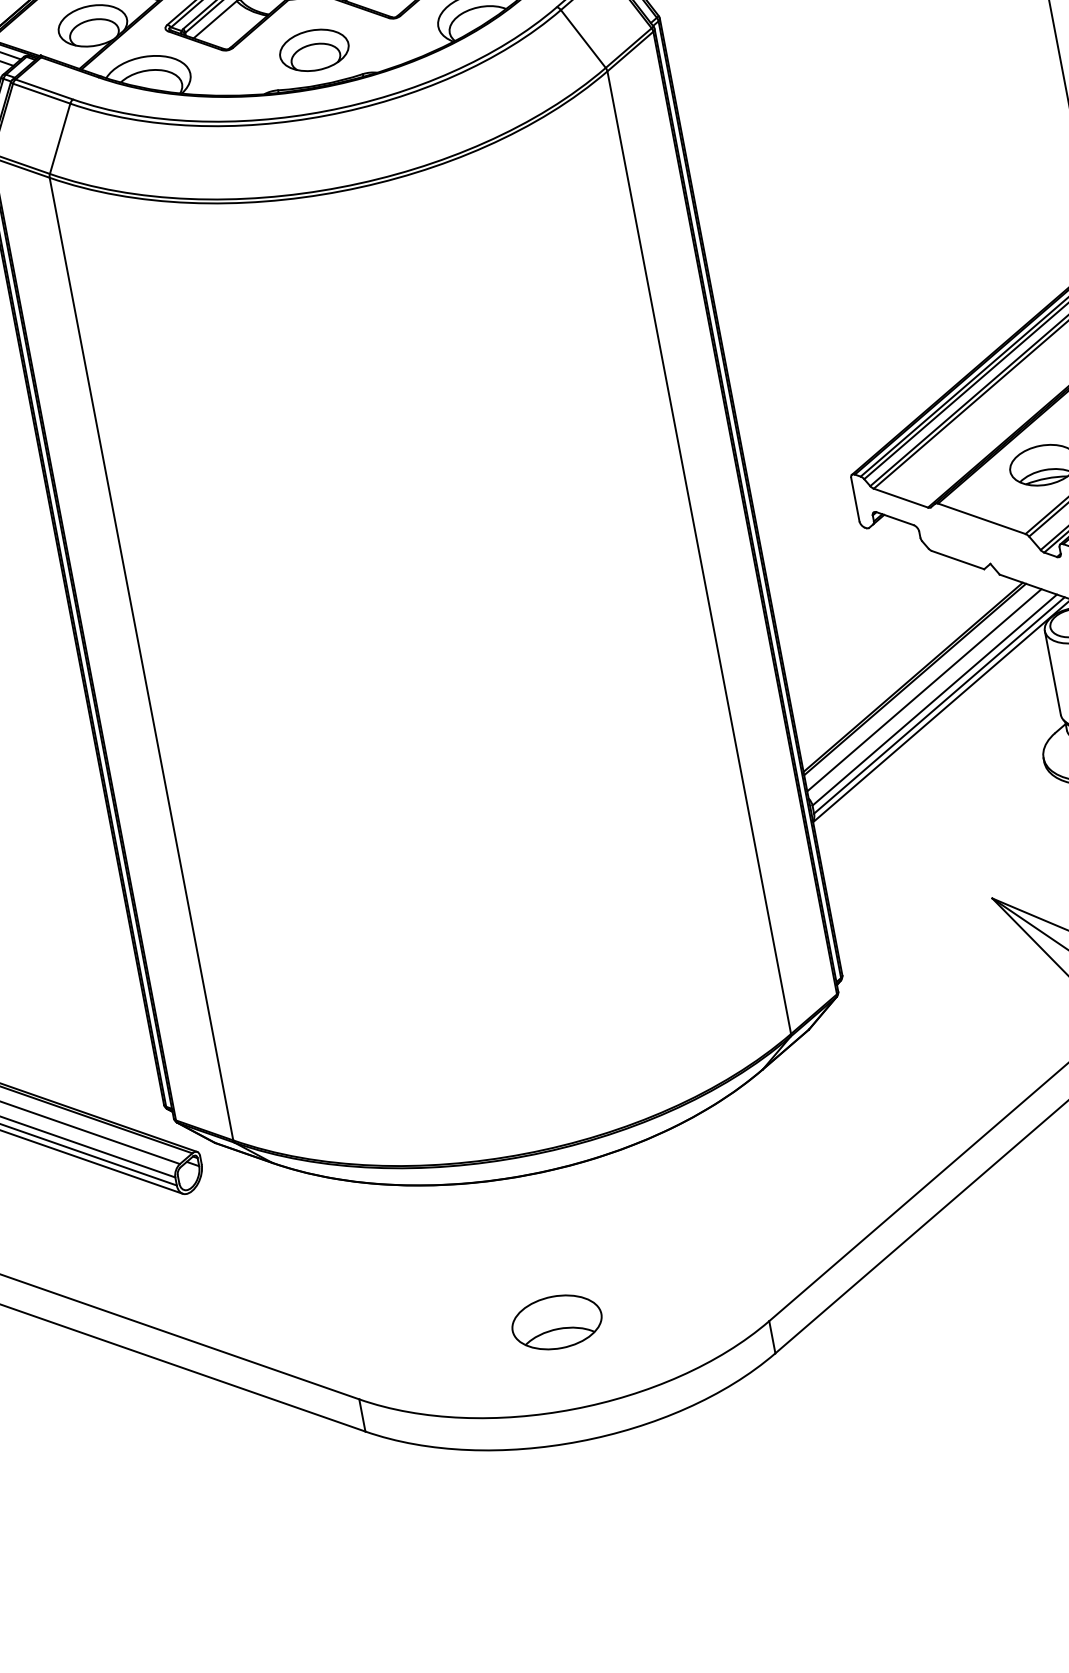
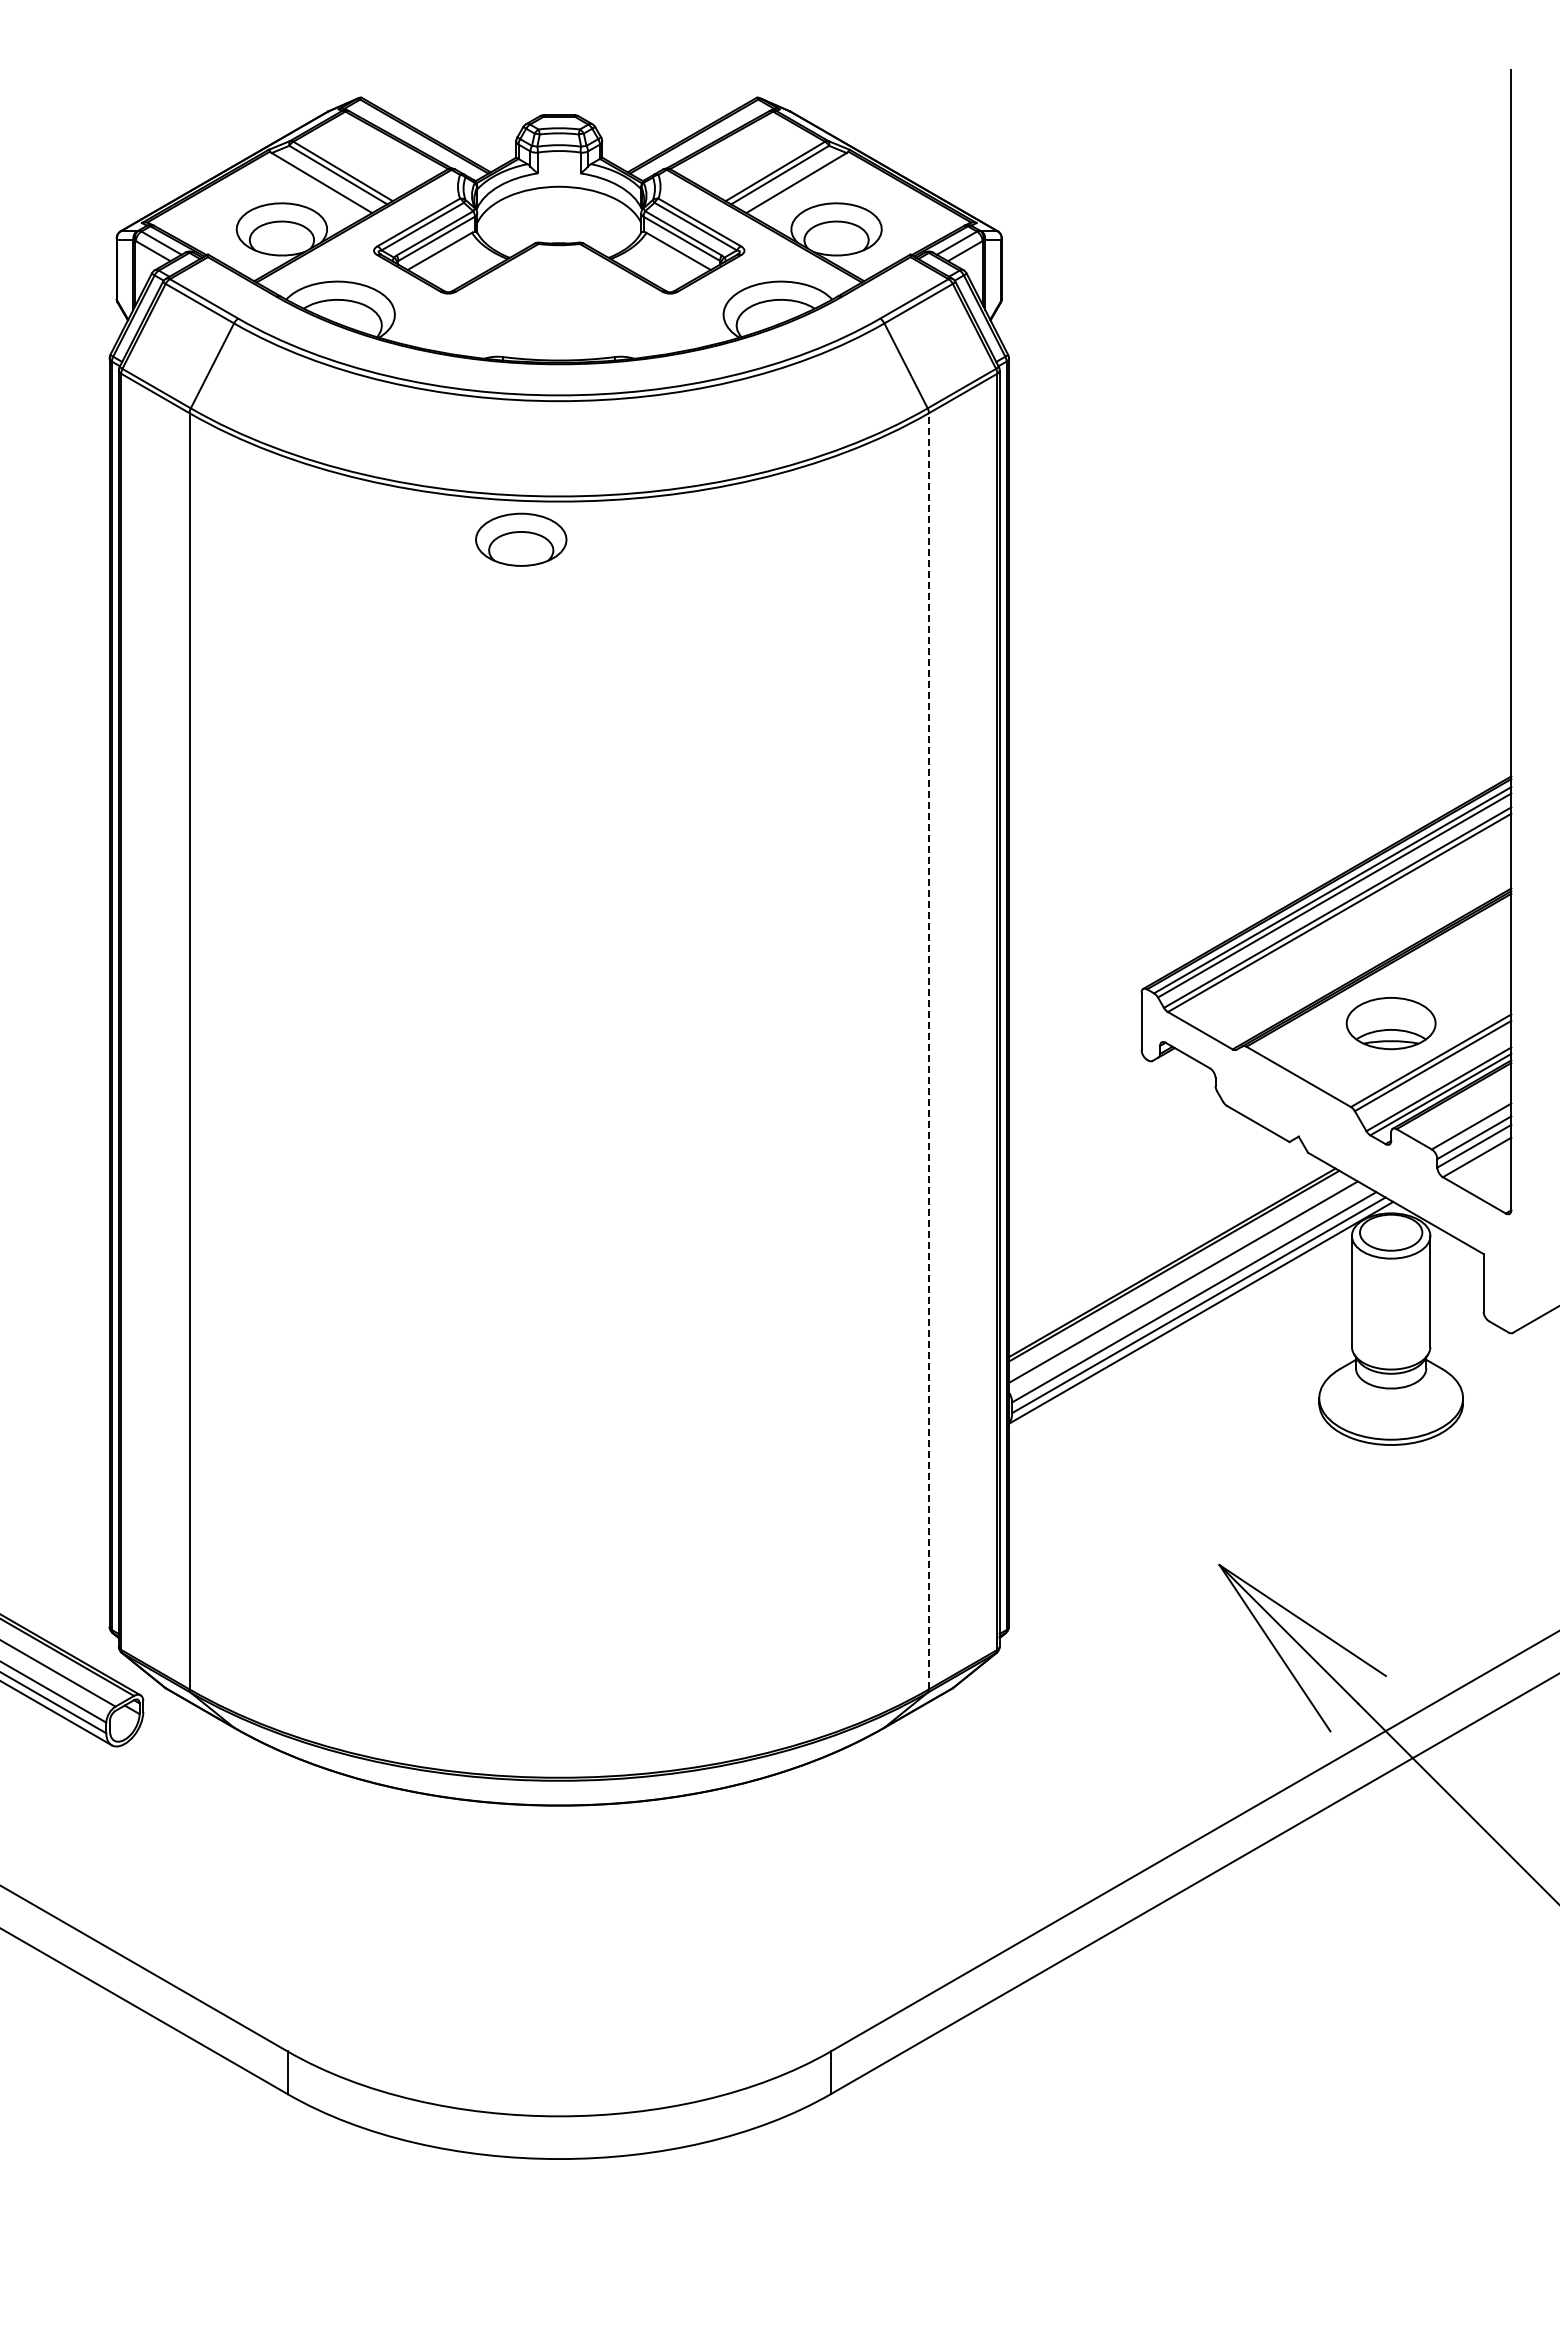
part: (314, 50) -> (521, 539), moved
line: (699, 552) -> (929, 1050), solid -> dashed
part: (556, 1322) -> (558, 2001), removed

